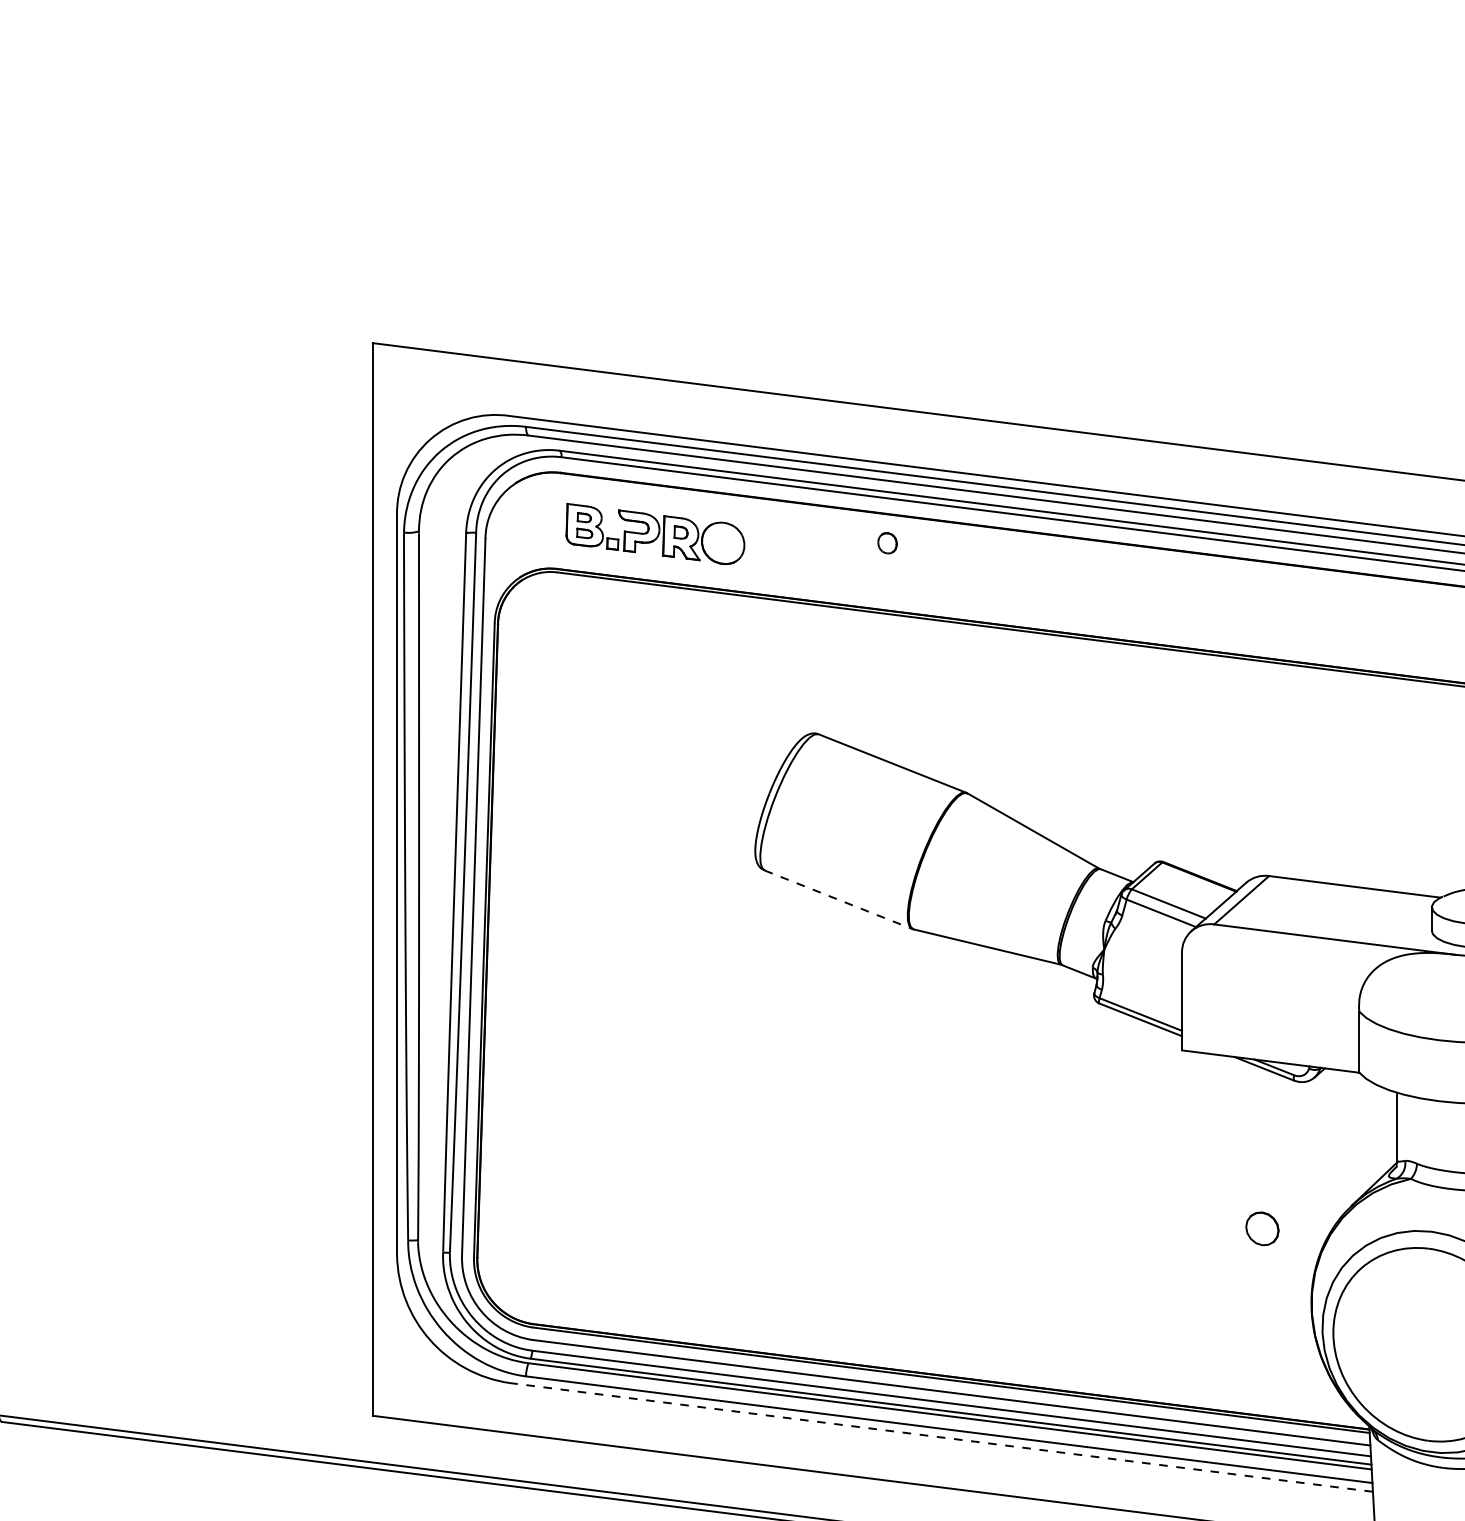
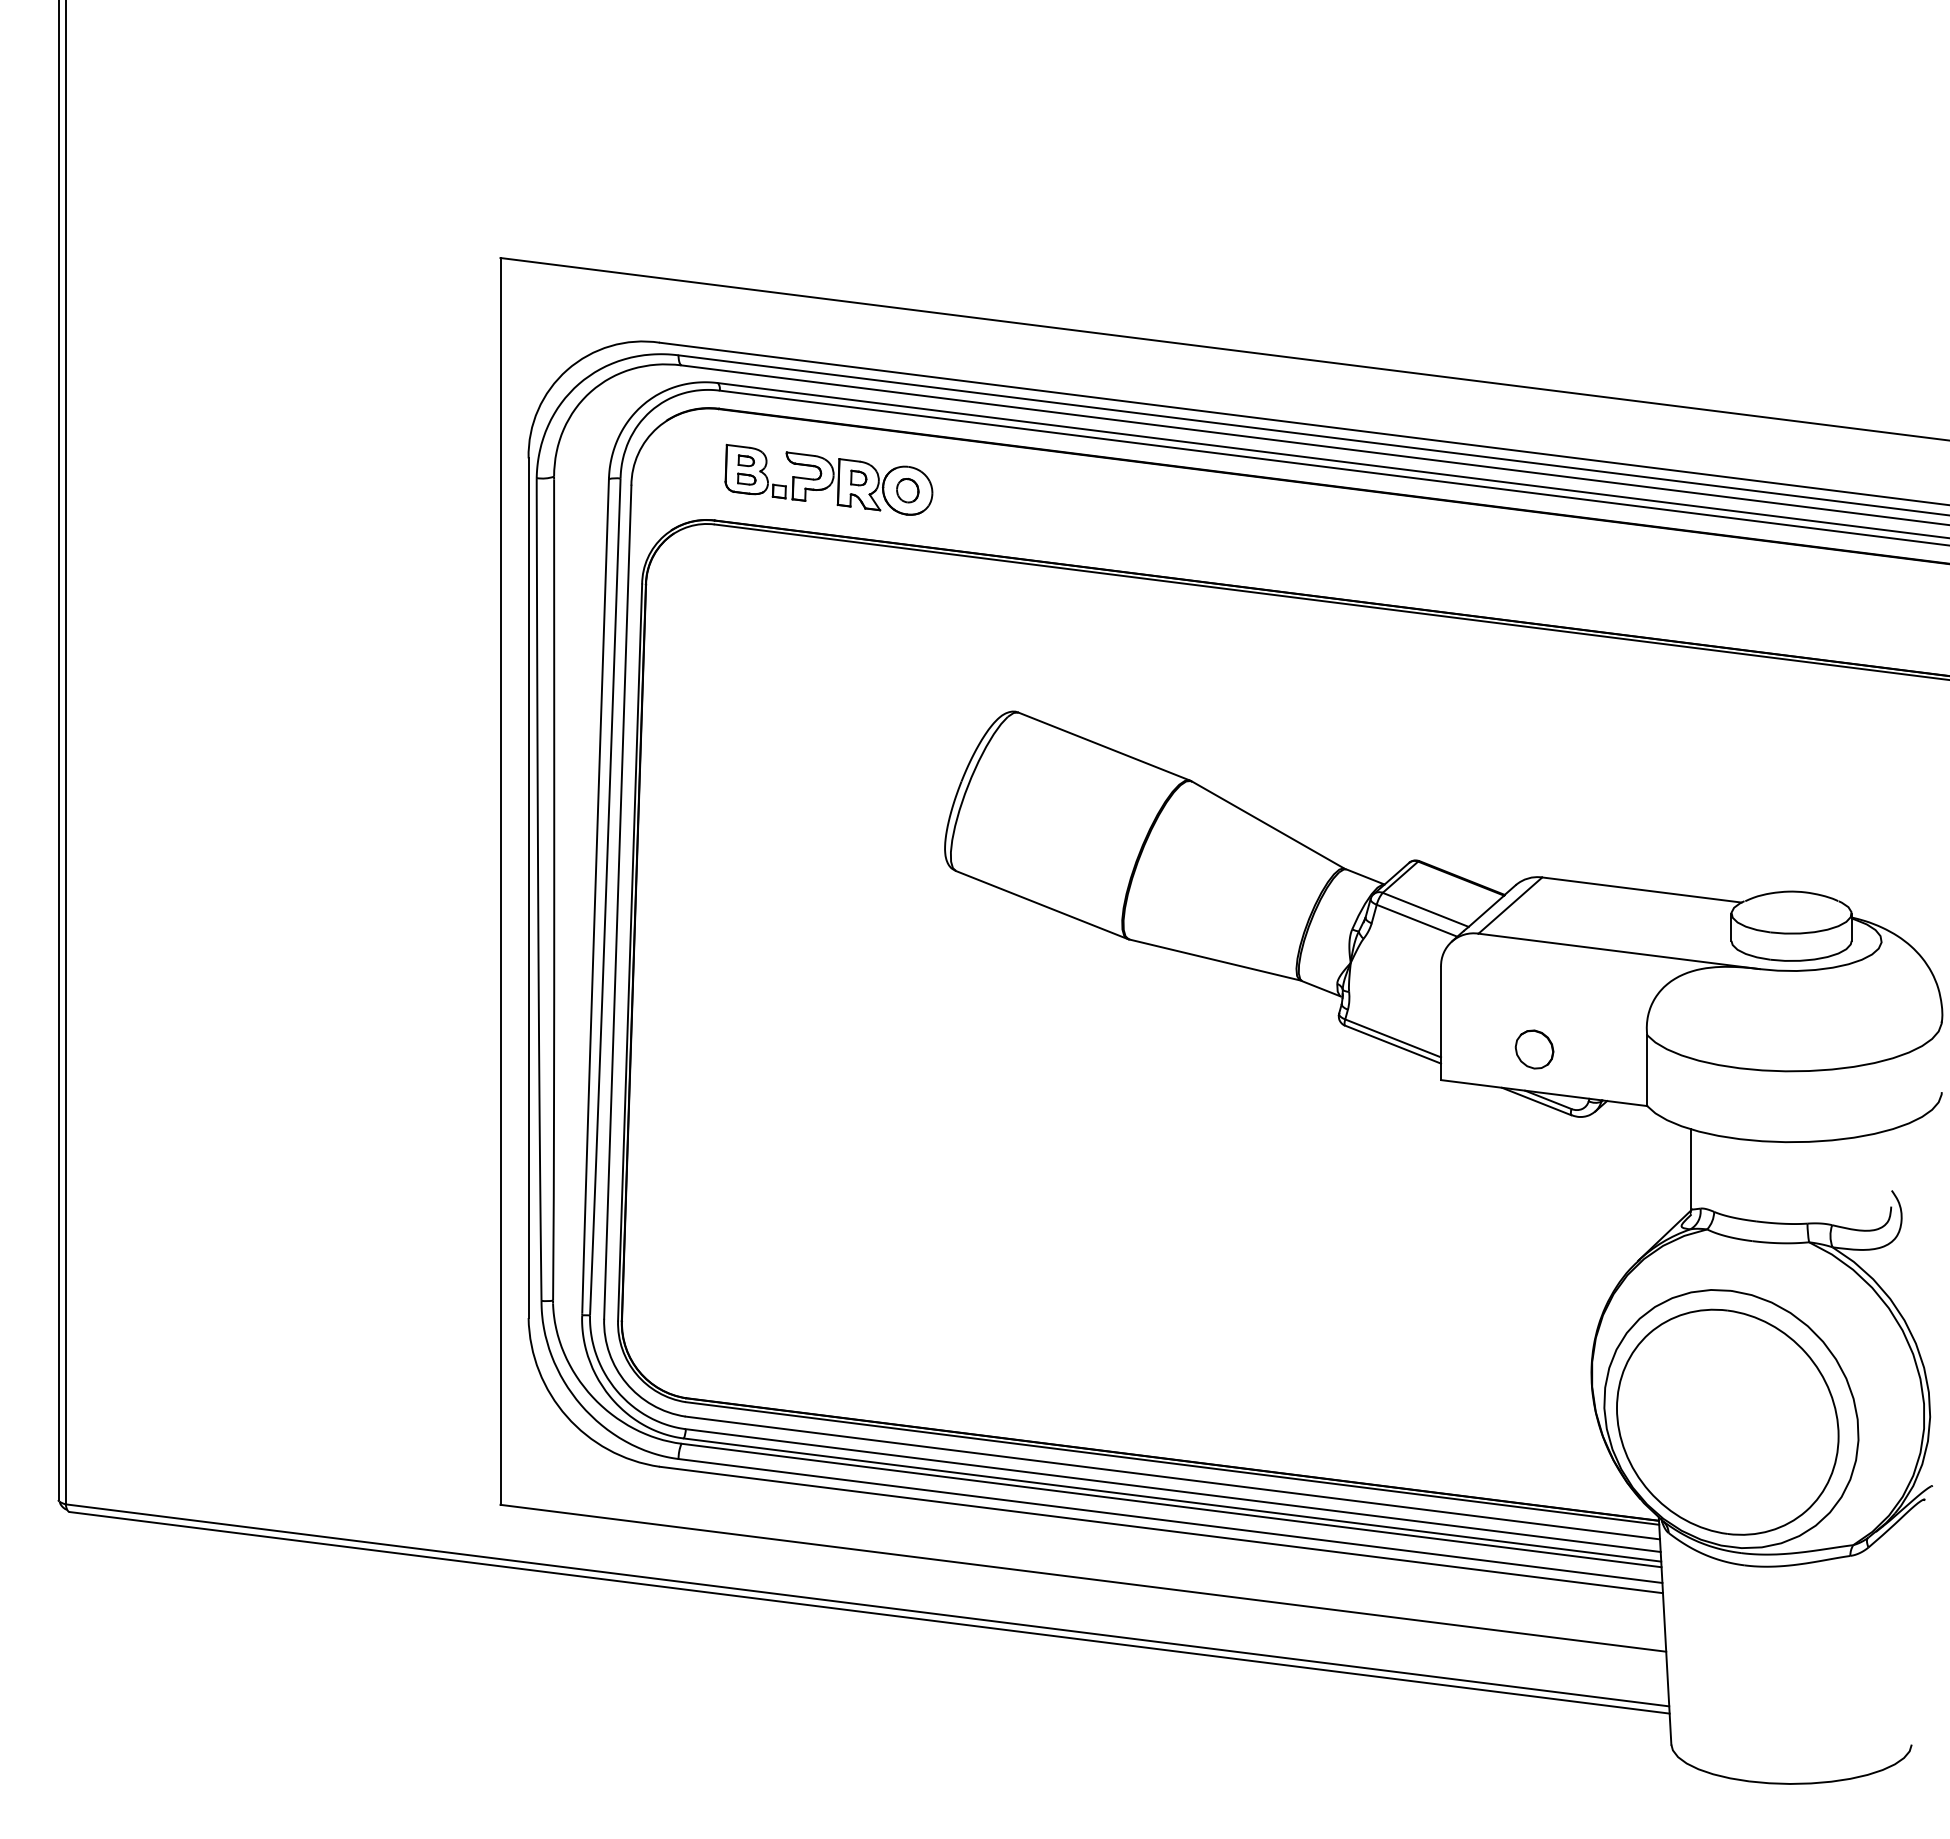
part: (887, 543) -> (907, 490), moved
line: (839, 900) -> (1042, 905), dashed -> solid
part: (1262, 1228) -> (1534, 1049), moved
line: (941, 1437) -> (1161, 1529), dashed -> solid

